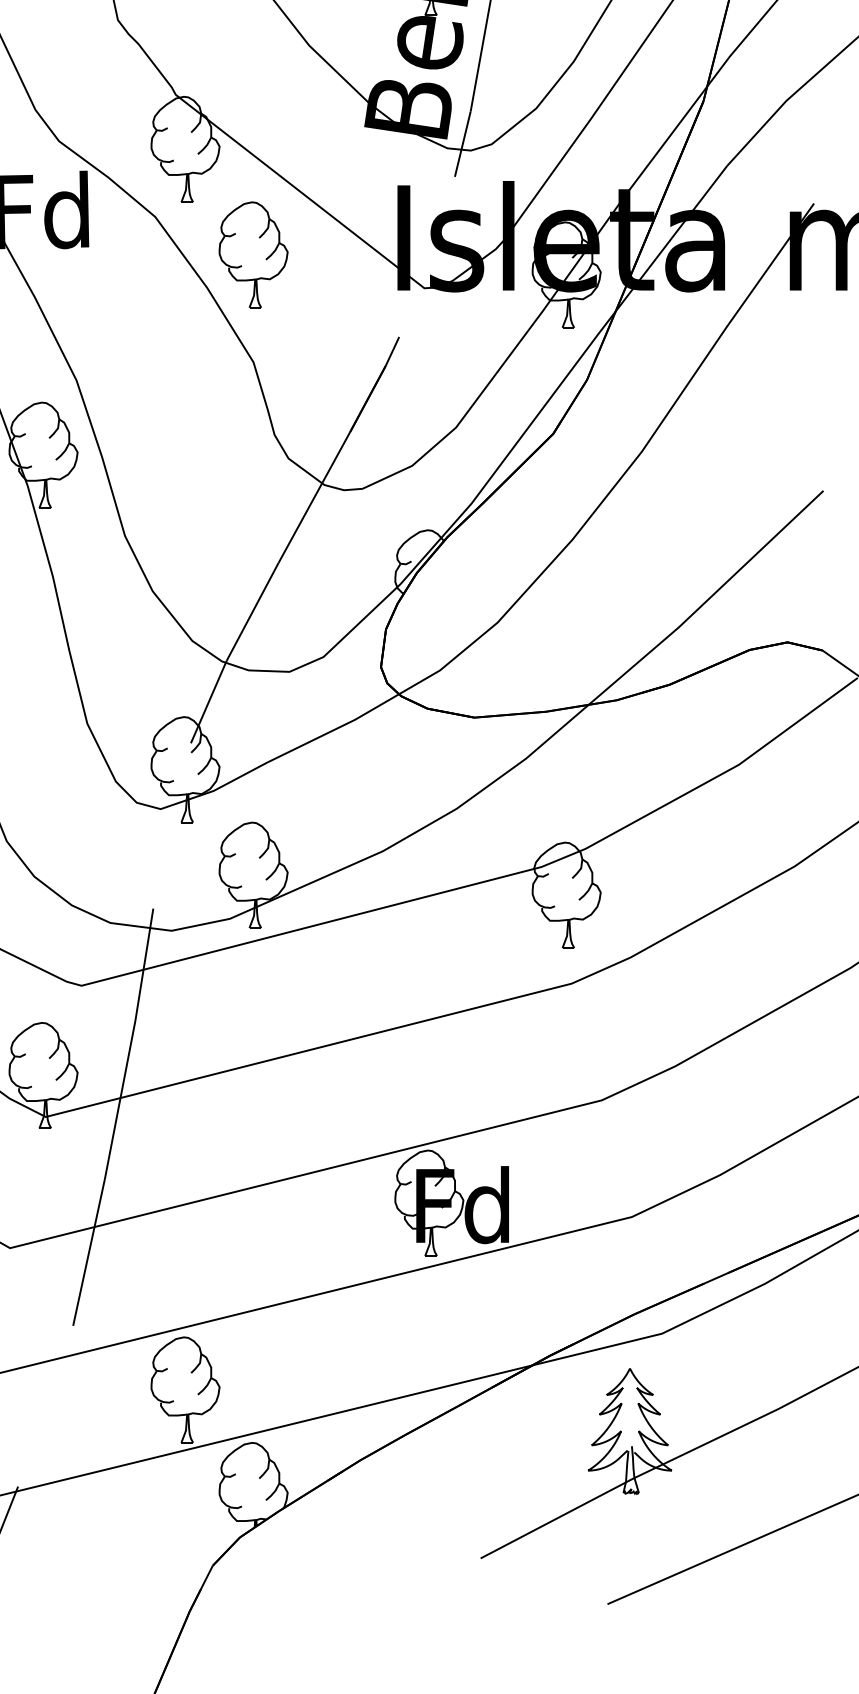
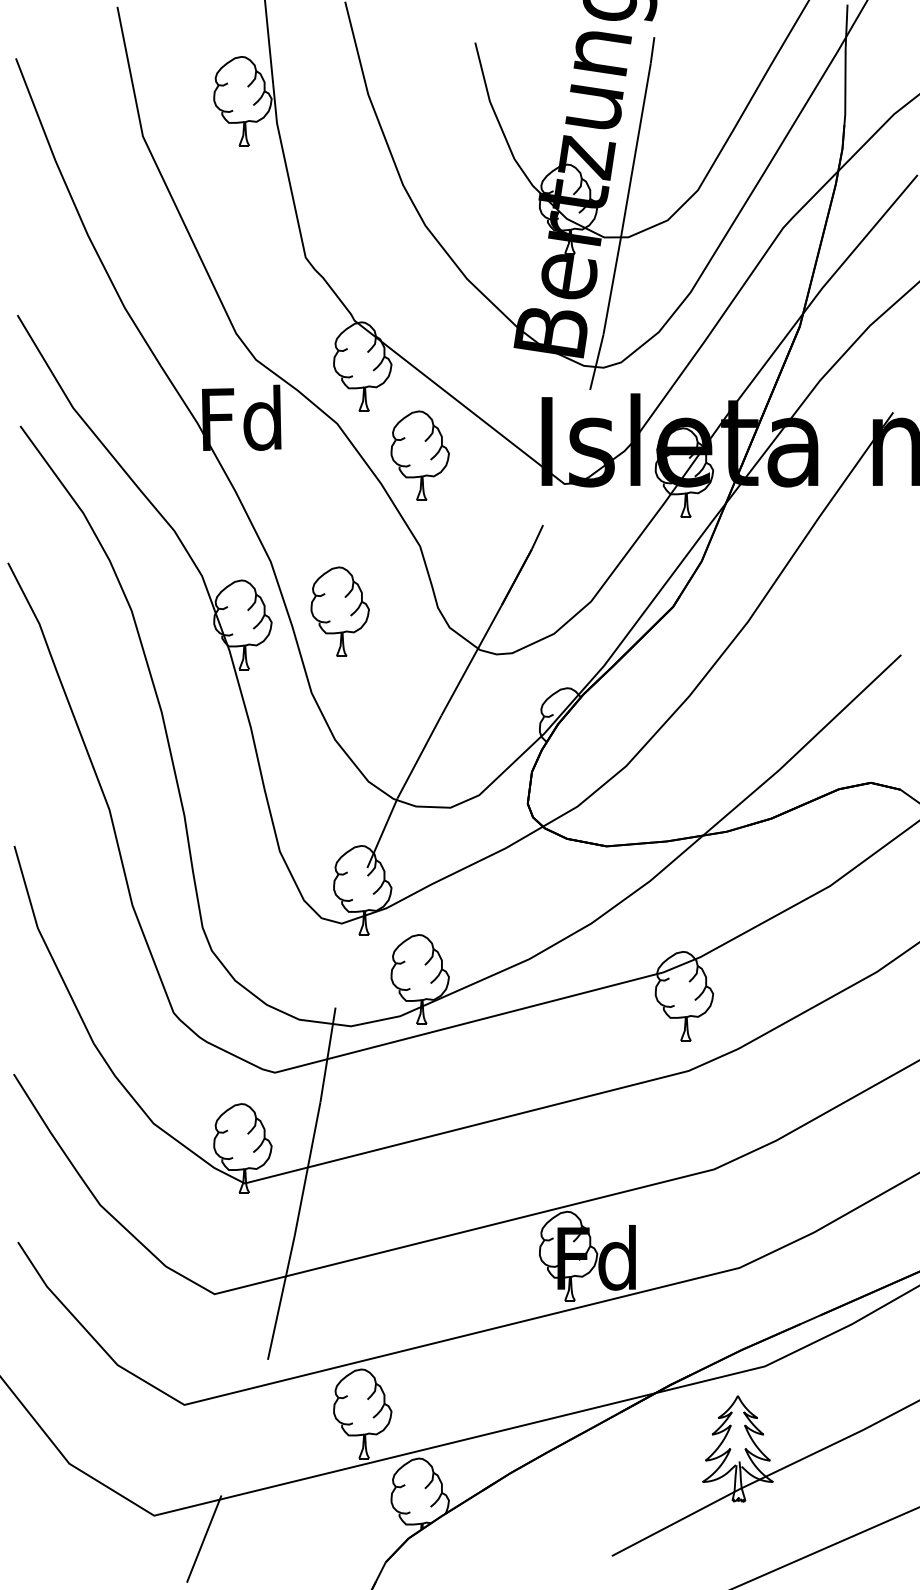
part: (157, 439) -> (339, 611), added

